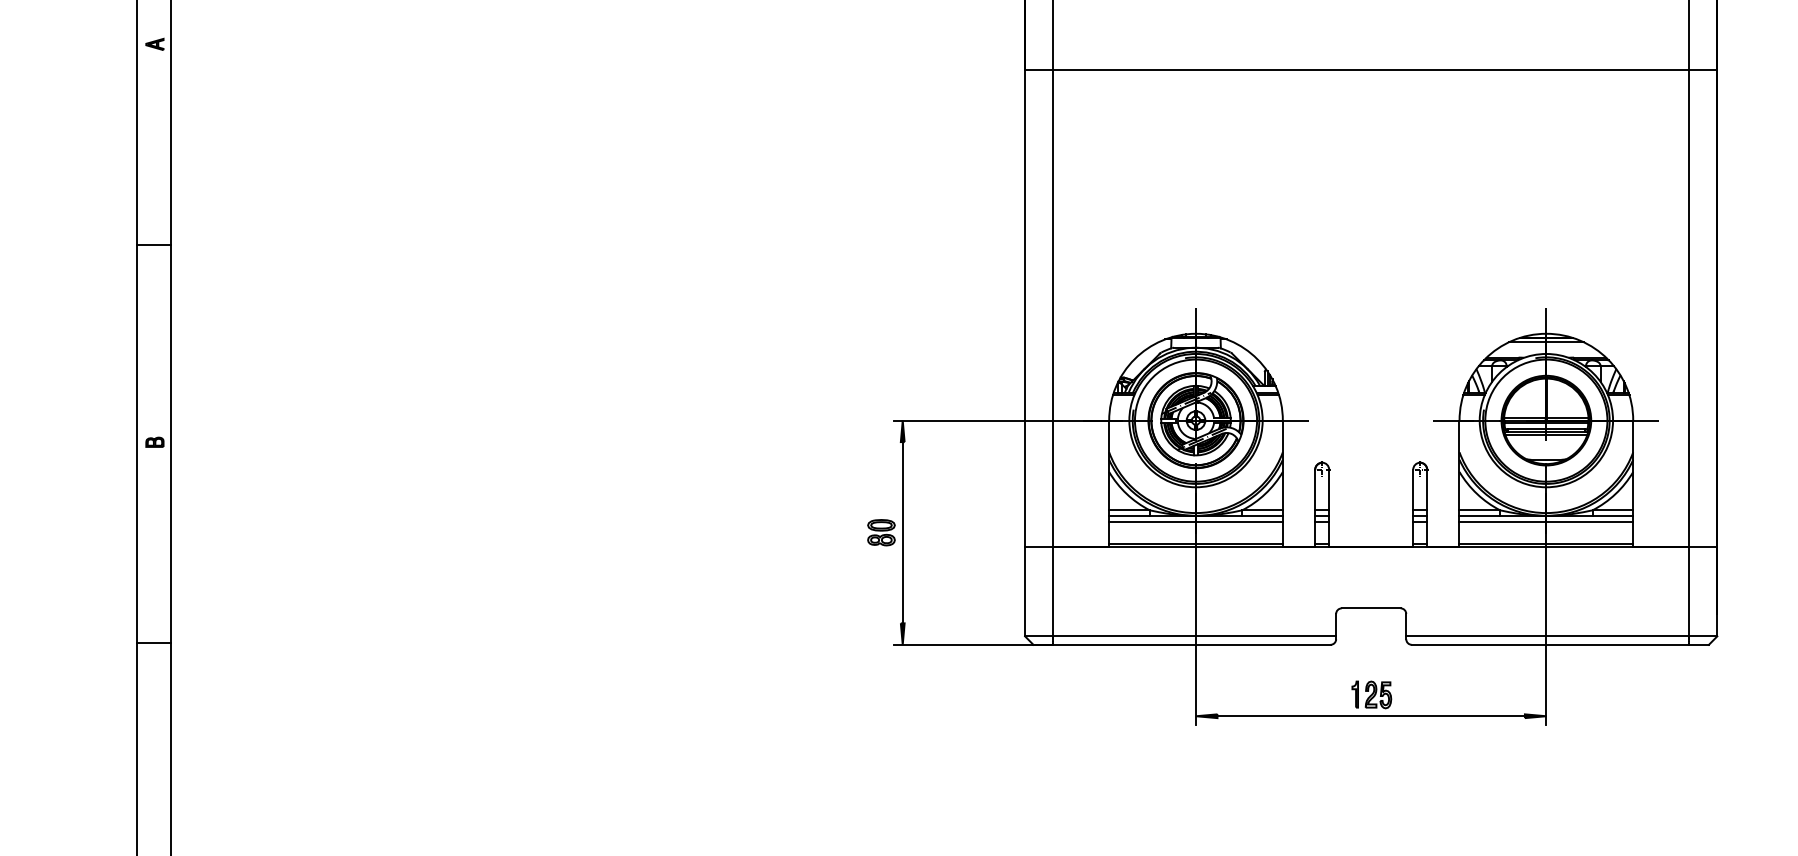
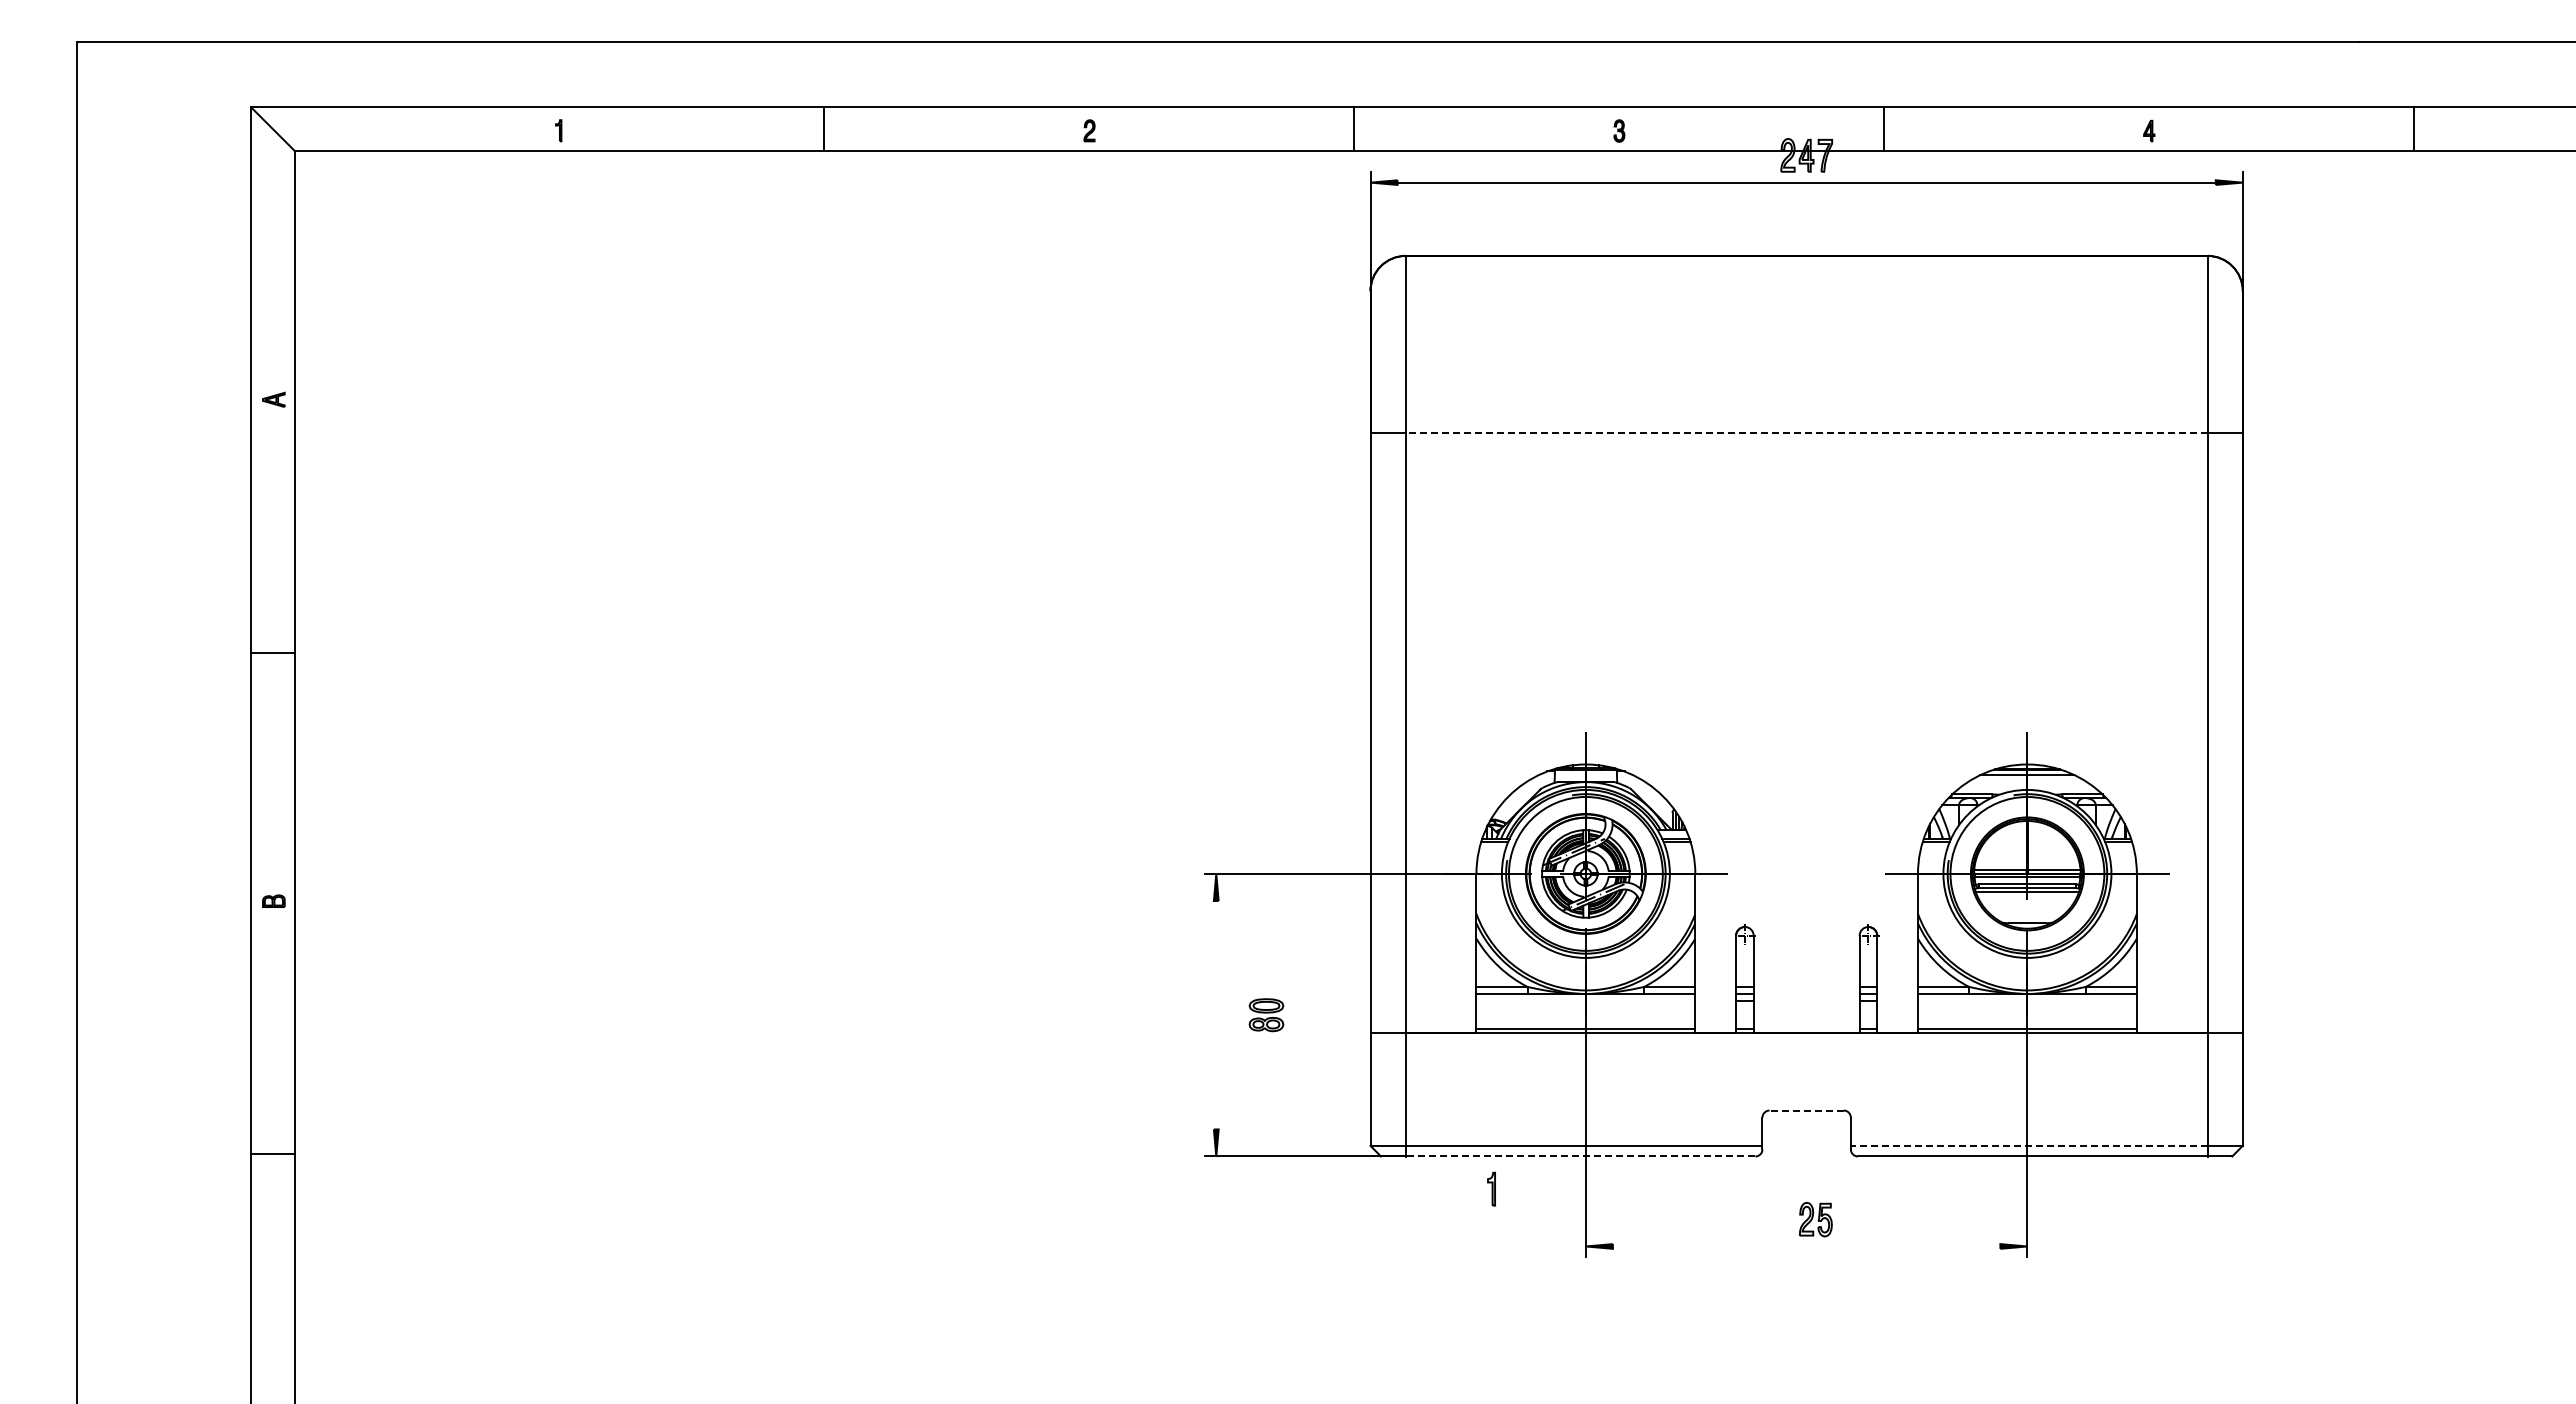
line: (1371, 70) -> (1806, 432), solid -> dashed
line: (1195, 521) -> (1585, 1001), removed
line: (1545, 521) -> (2026, 1001), removed
part: (881, 532) -> (1266, 1015), moved
line: (902, 532) -> (1216, 1015), removed
line: (1371, 608) -> (1806, 1110), solid -> dashed
line: (1547, 636) -> (2028, 1145), solid -> dashed
line: (1191, 644) -> (1580, 1156), solid -> dashed
part: (1355, 694) -> (1491, 1188), moved
line: (1371, 716) -> (1806, 1246), removed

